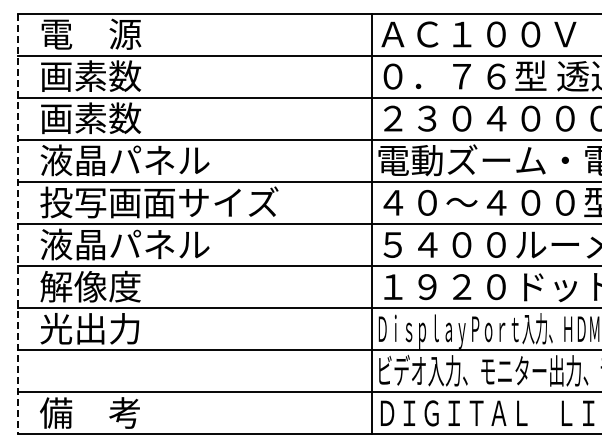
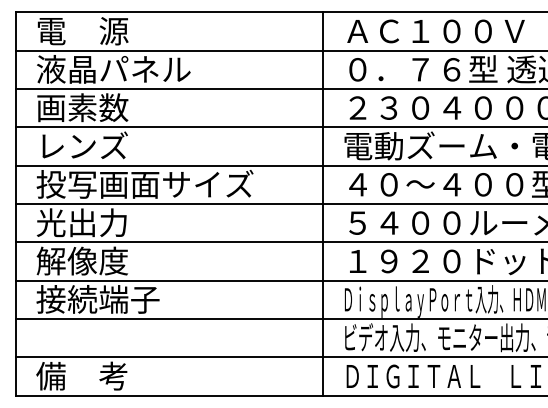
text: (124, 75) -> (113, 68), 画素数 -> 液晶パネル
text: (124, 160) -> (113, 146), 液晶パネル -> レンズ
line: (371, 223) -> (322, 203), moved
line: (18, 224) -> (16, 204), dashed -> solid
text: (124, 244) -> (113, 222), 液晶パネル -> 光出力
text: (107, 328) -> (97, 299), 光出力 -> 接続端子

